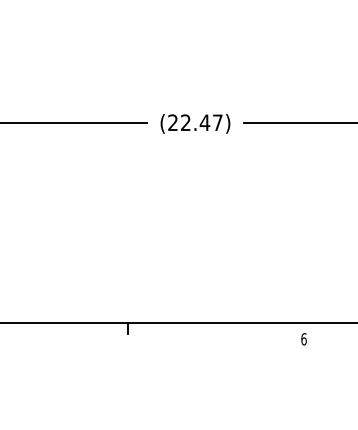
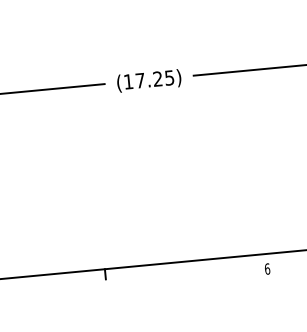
text: (195, 122) -> (149, 79), (22.47) -> (17.25)

